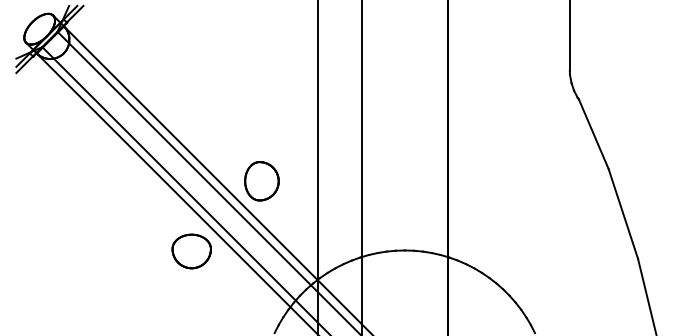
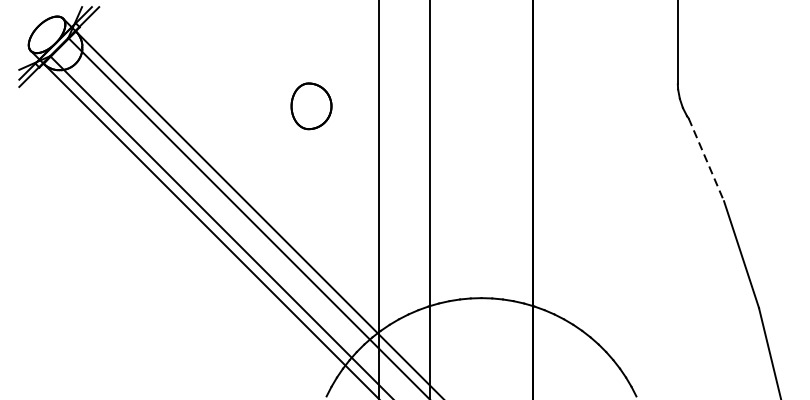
line: (593, 134) -> (706, 160), solid -> dashed
part: (261, 181) -> (310, 106), moved
part: (191, 251) -> (227, 299), removed

